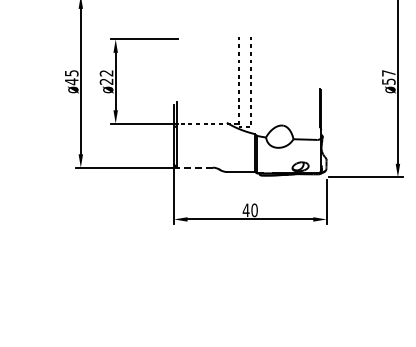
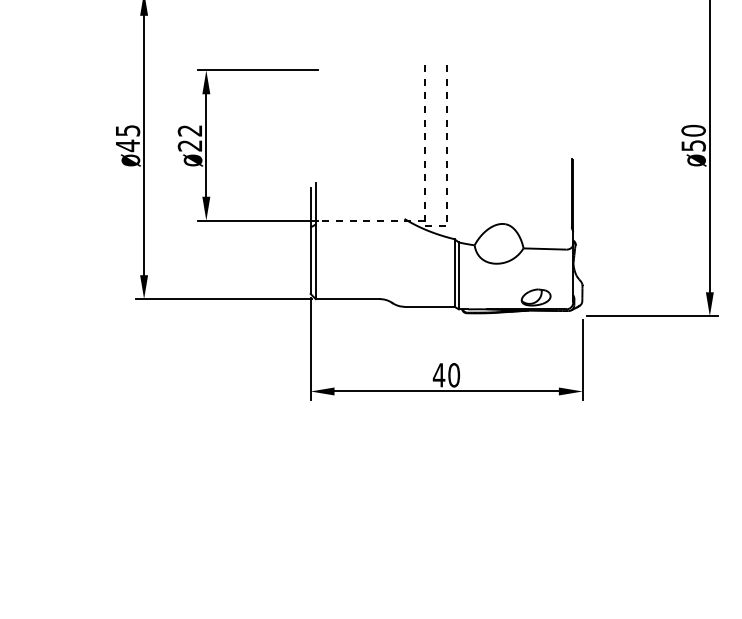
text: (388, 73) -> (693, 131), ø57 -> ø50
line: (195, 167) -> (348, 298), dashed -> solid

